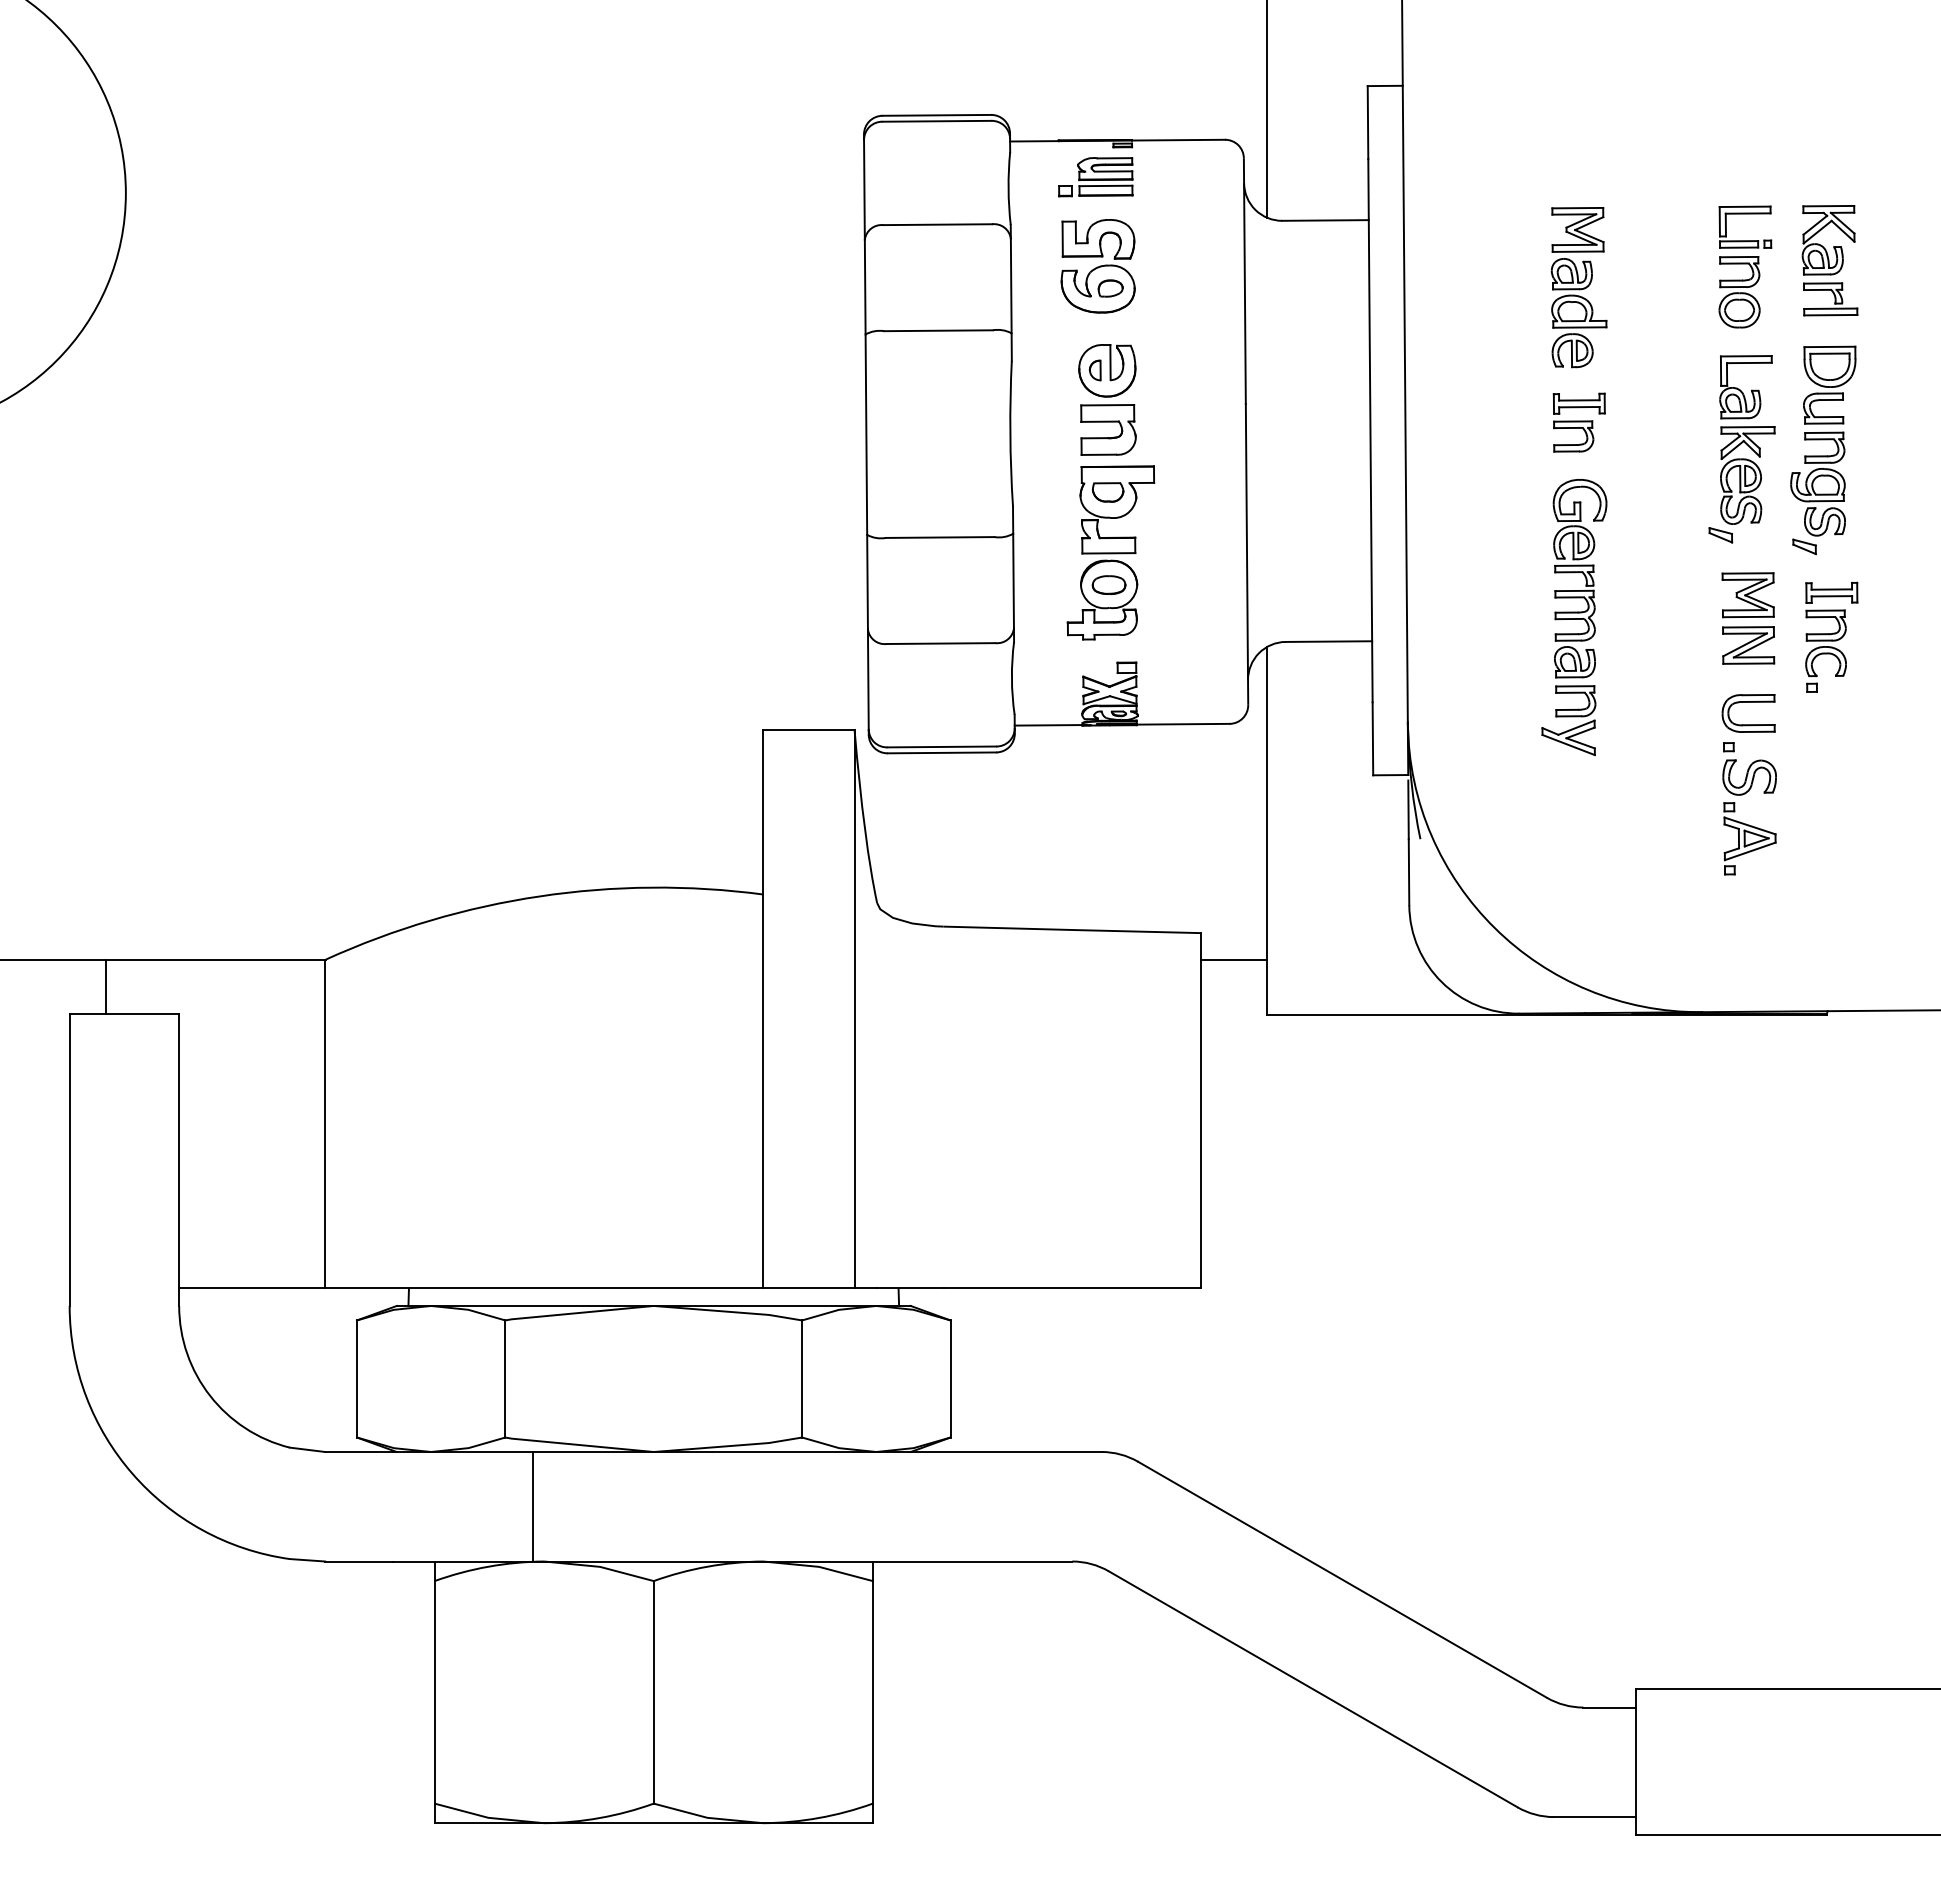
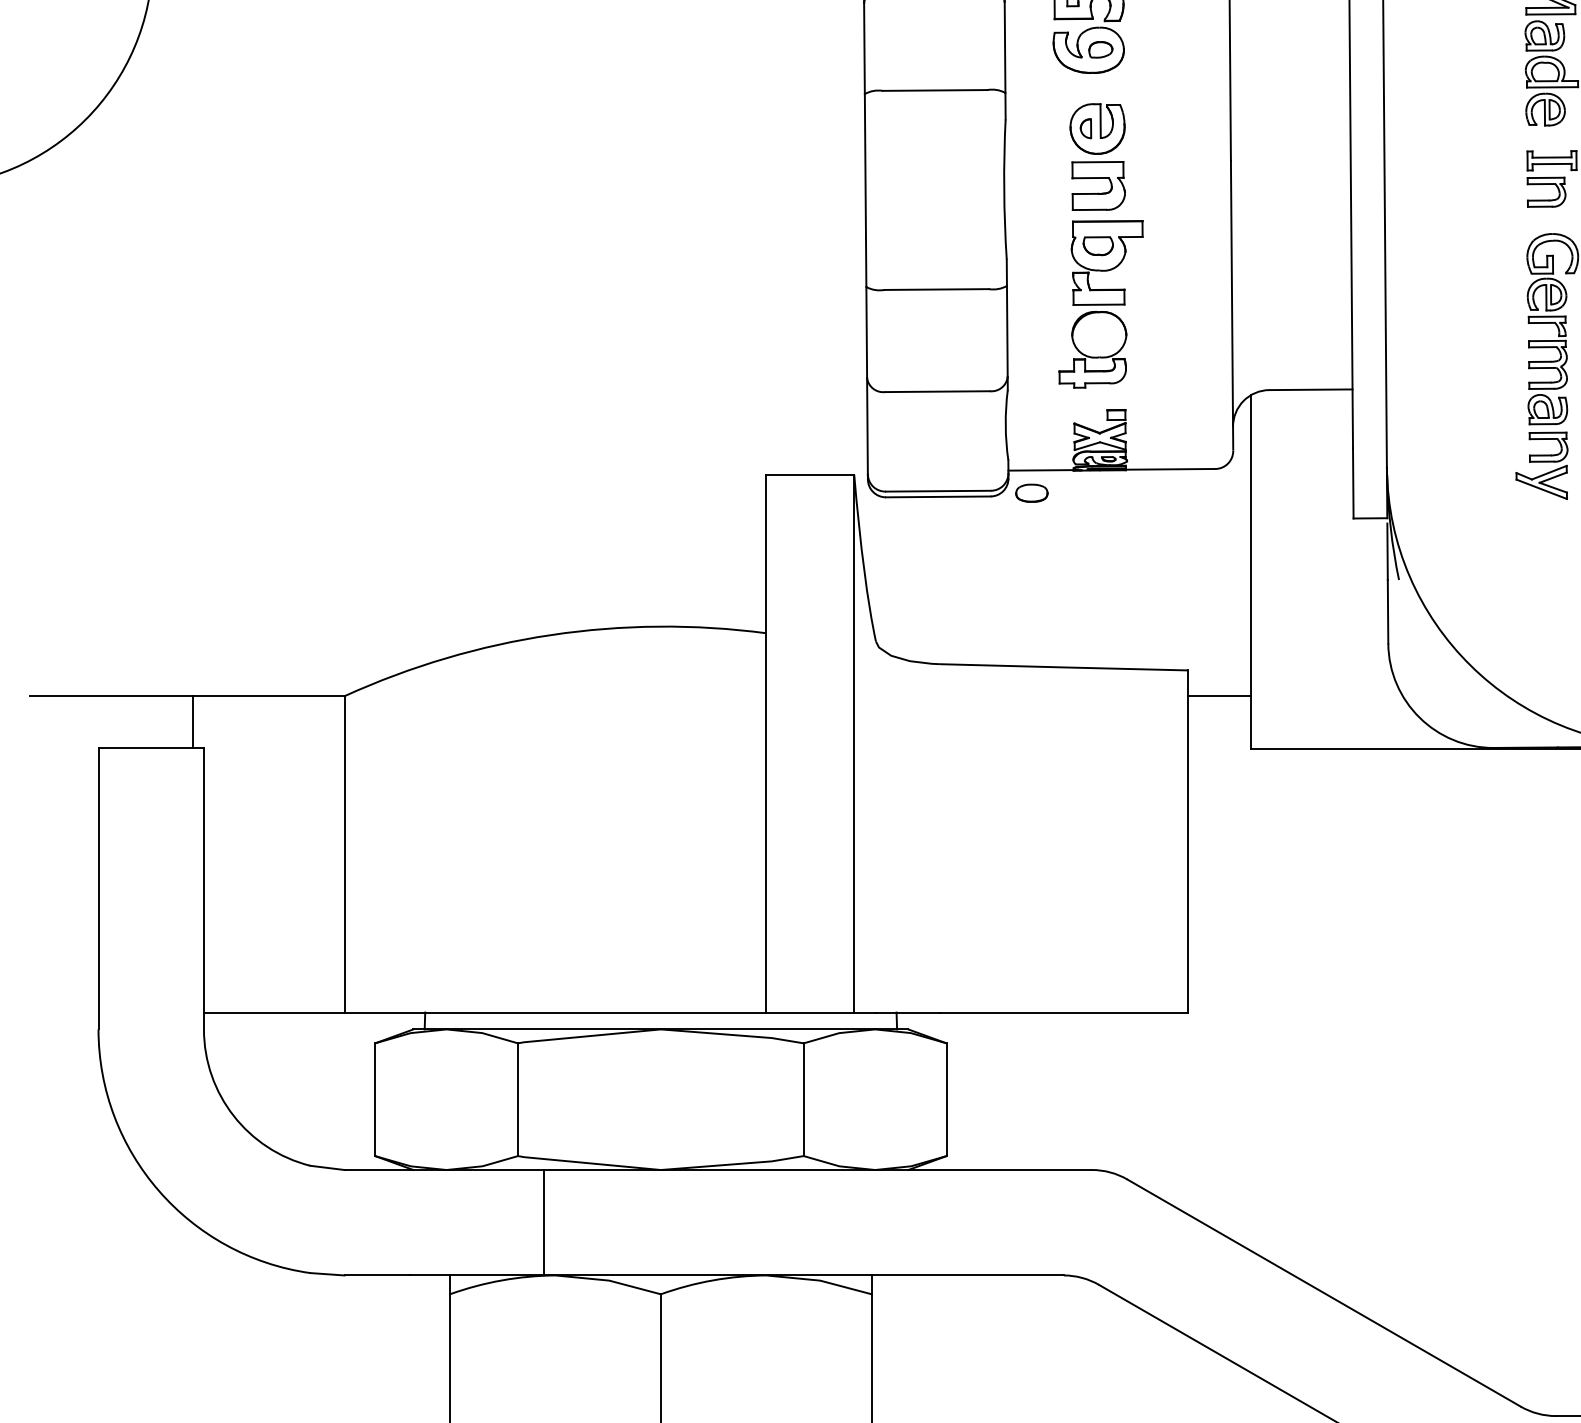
part: (1108, 584) -> (1031, 492), moved
line: (106, 986) -> (193, 721), moved

